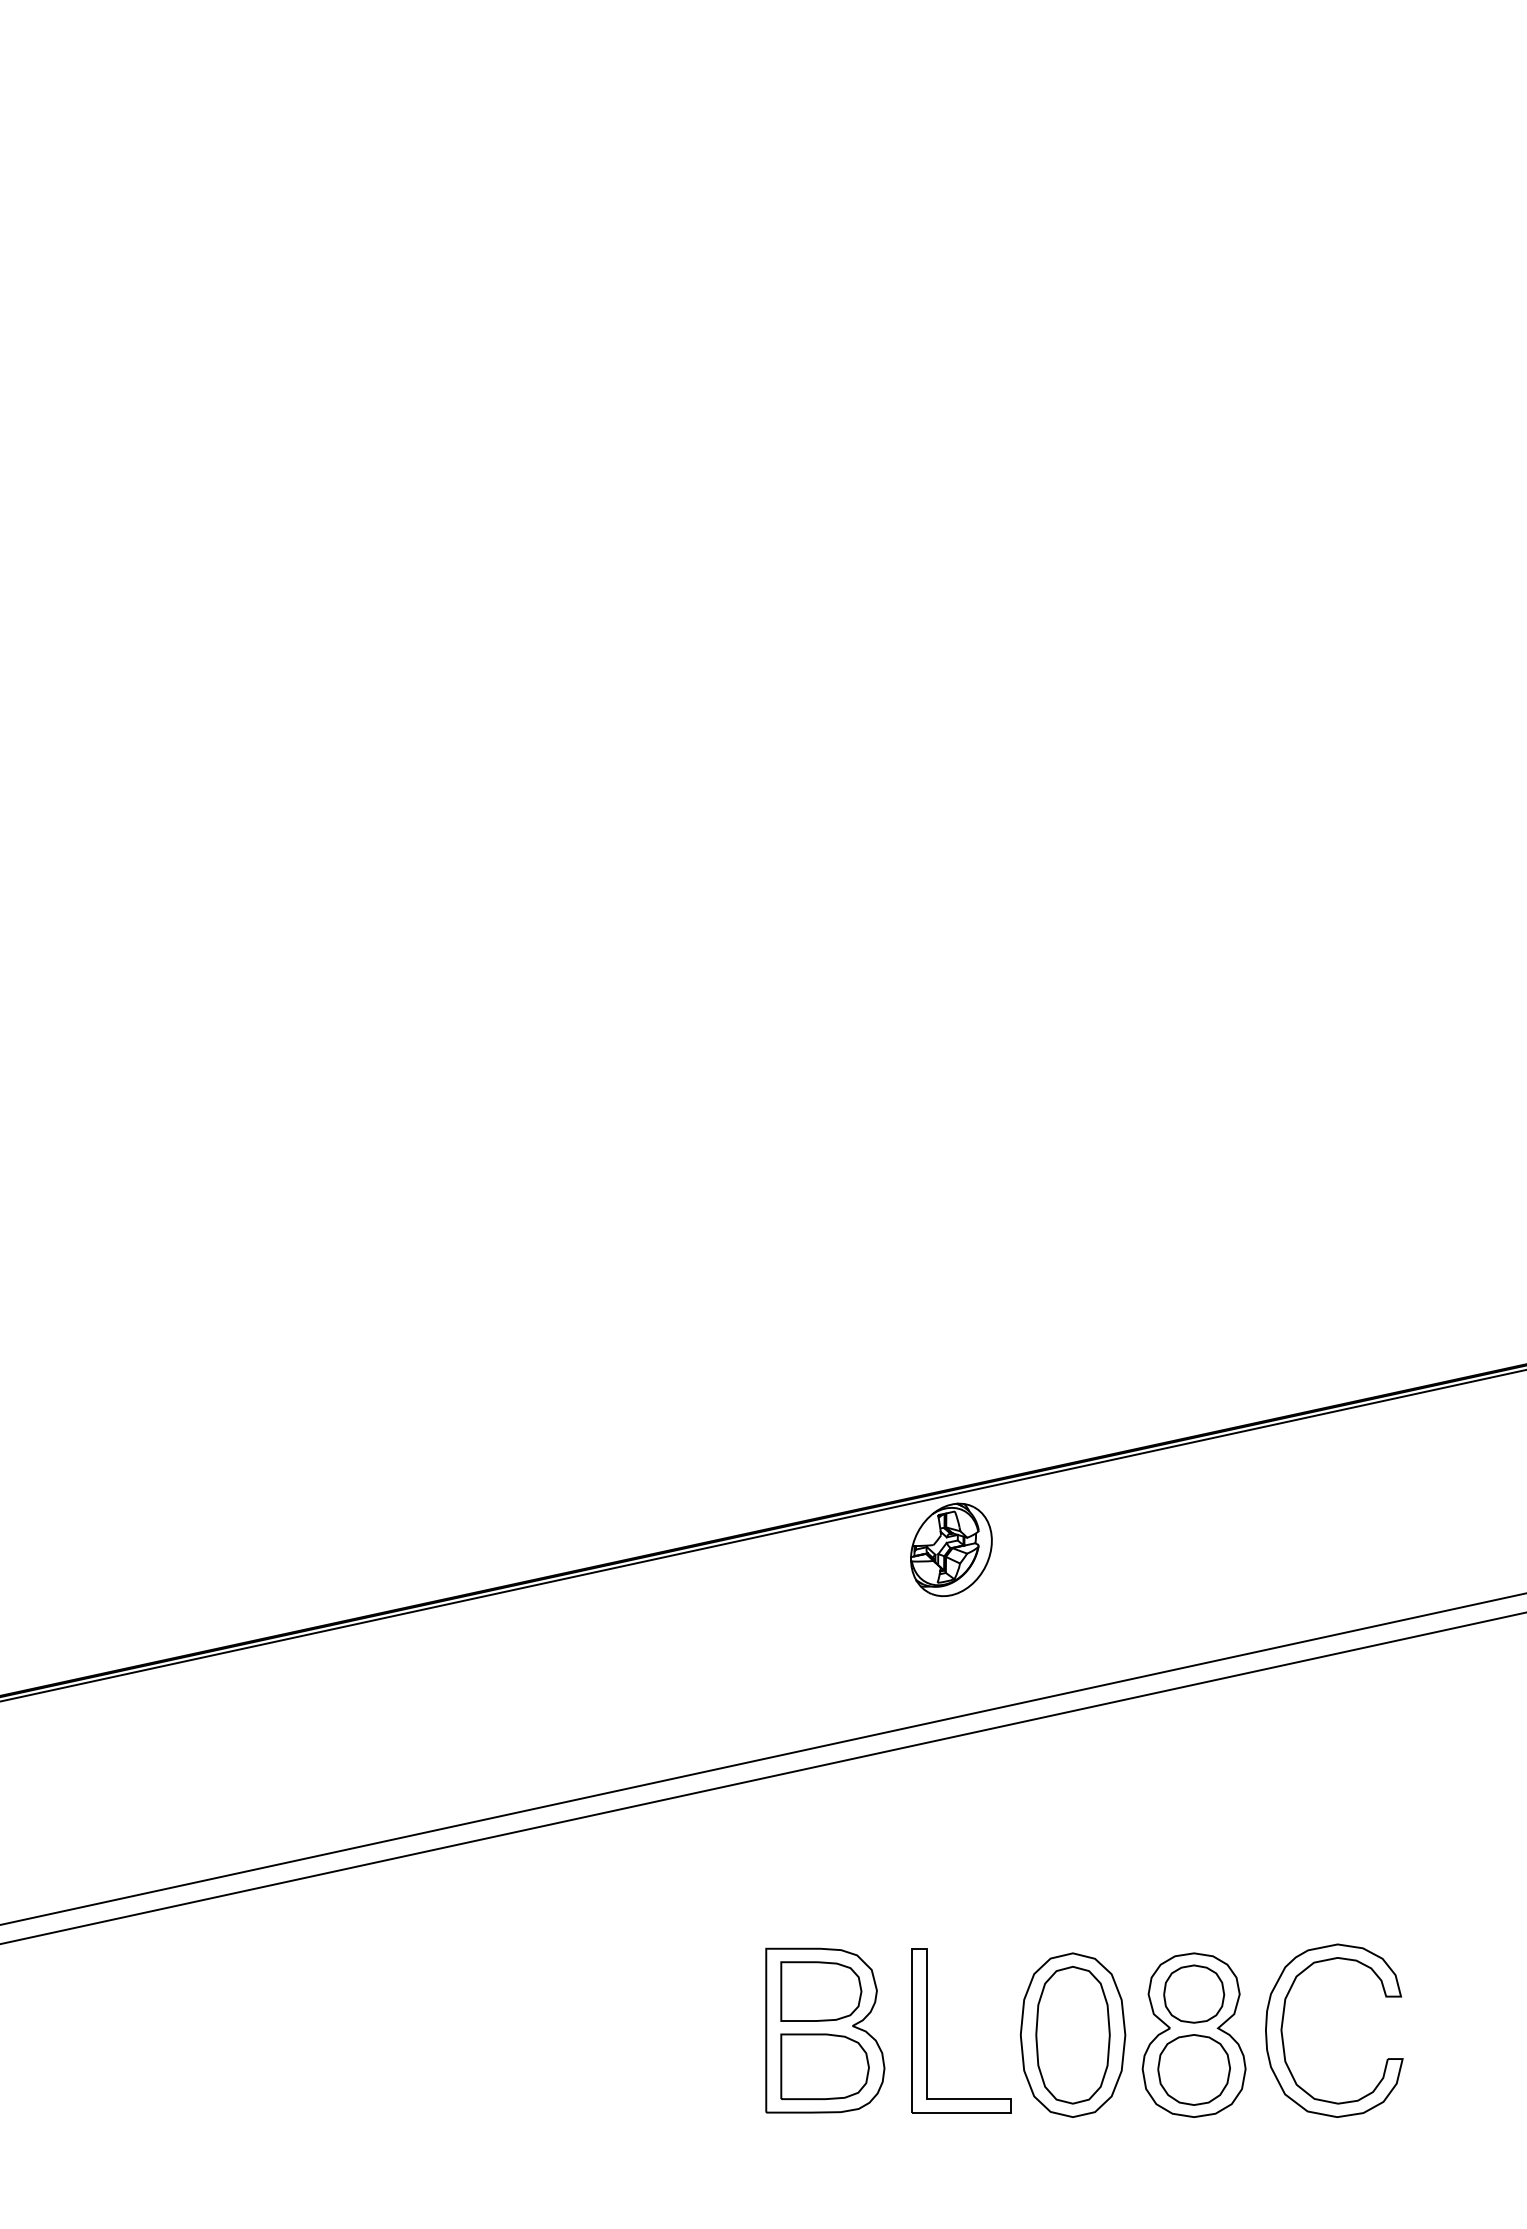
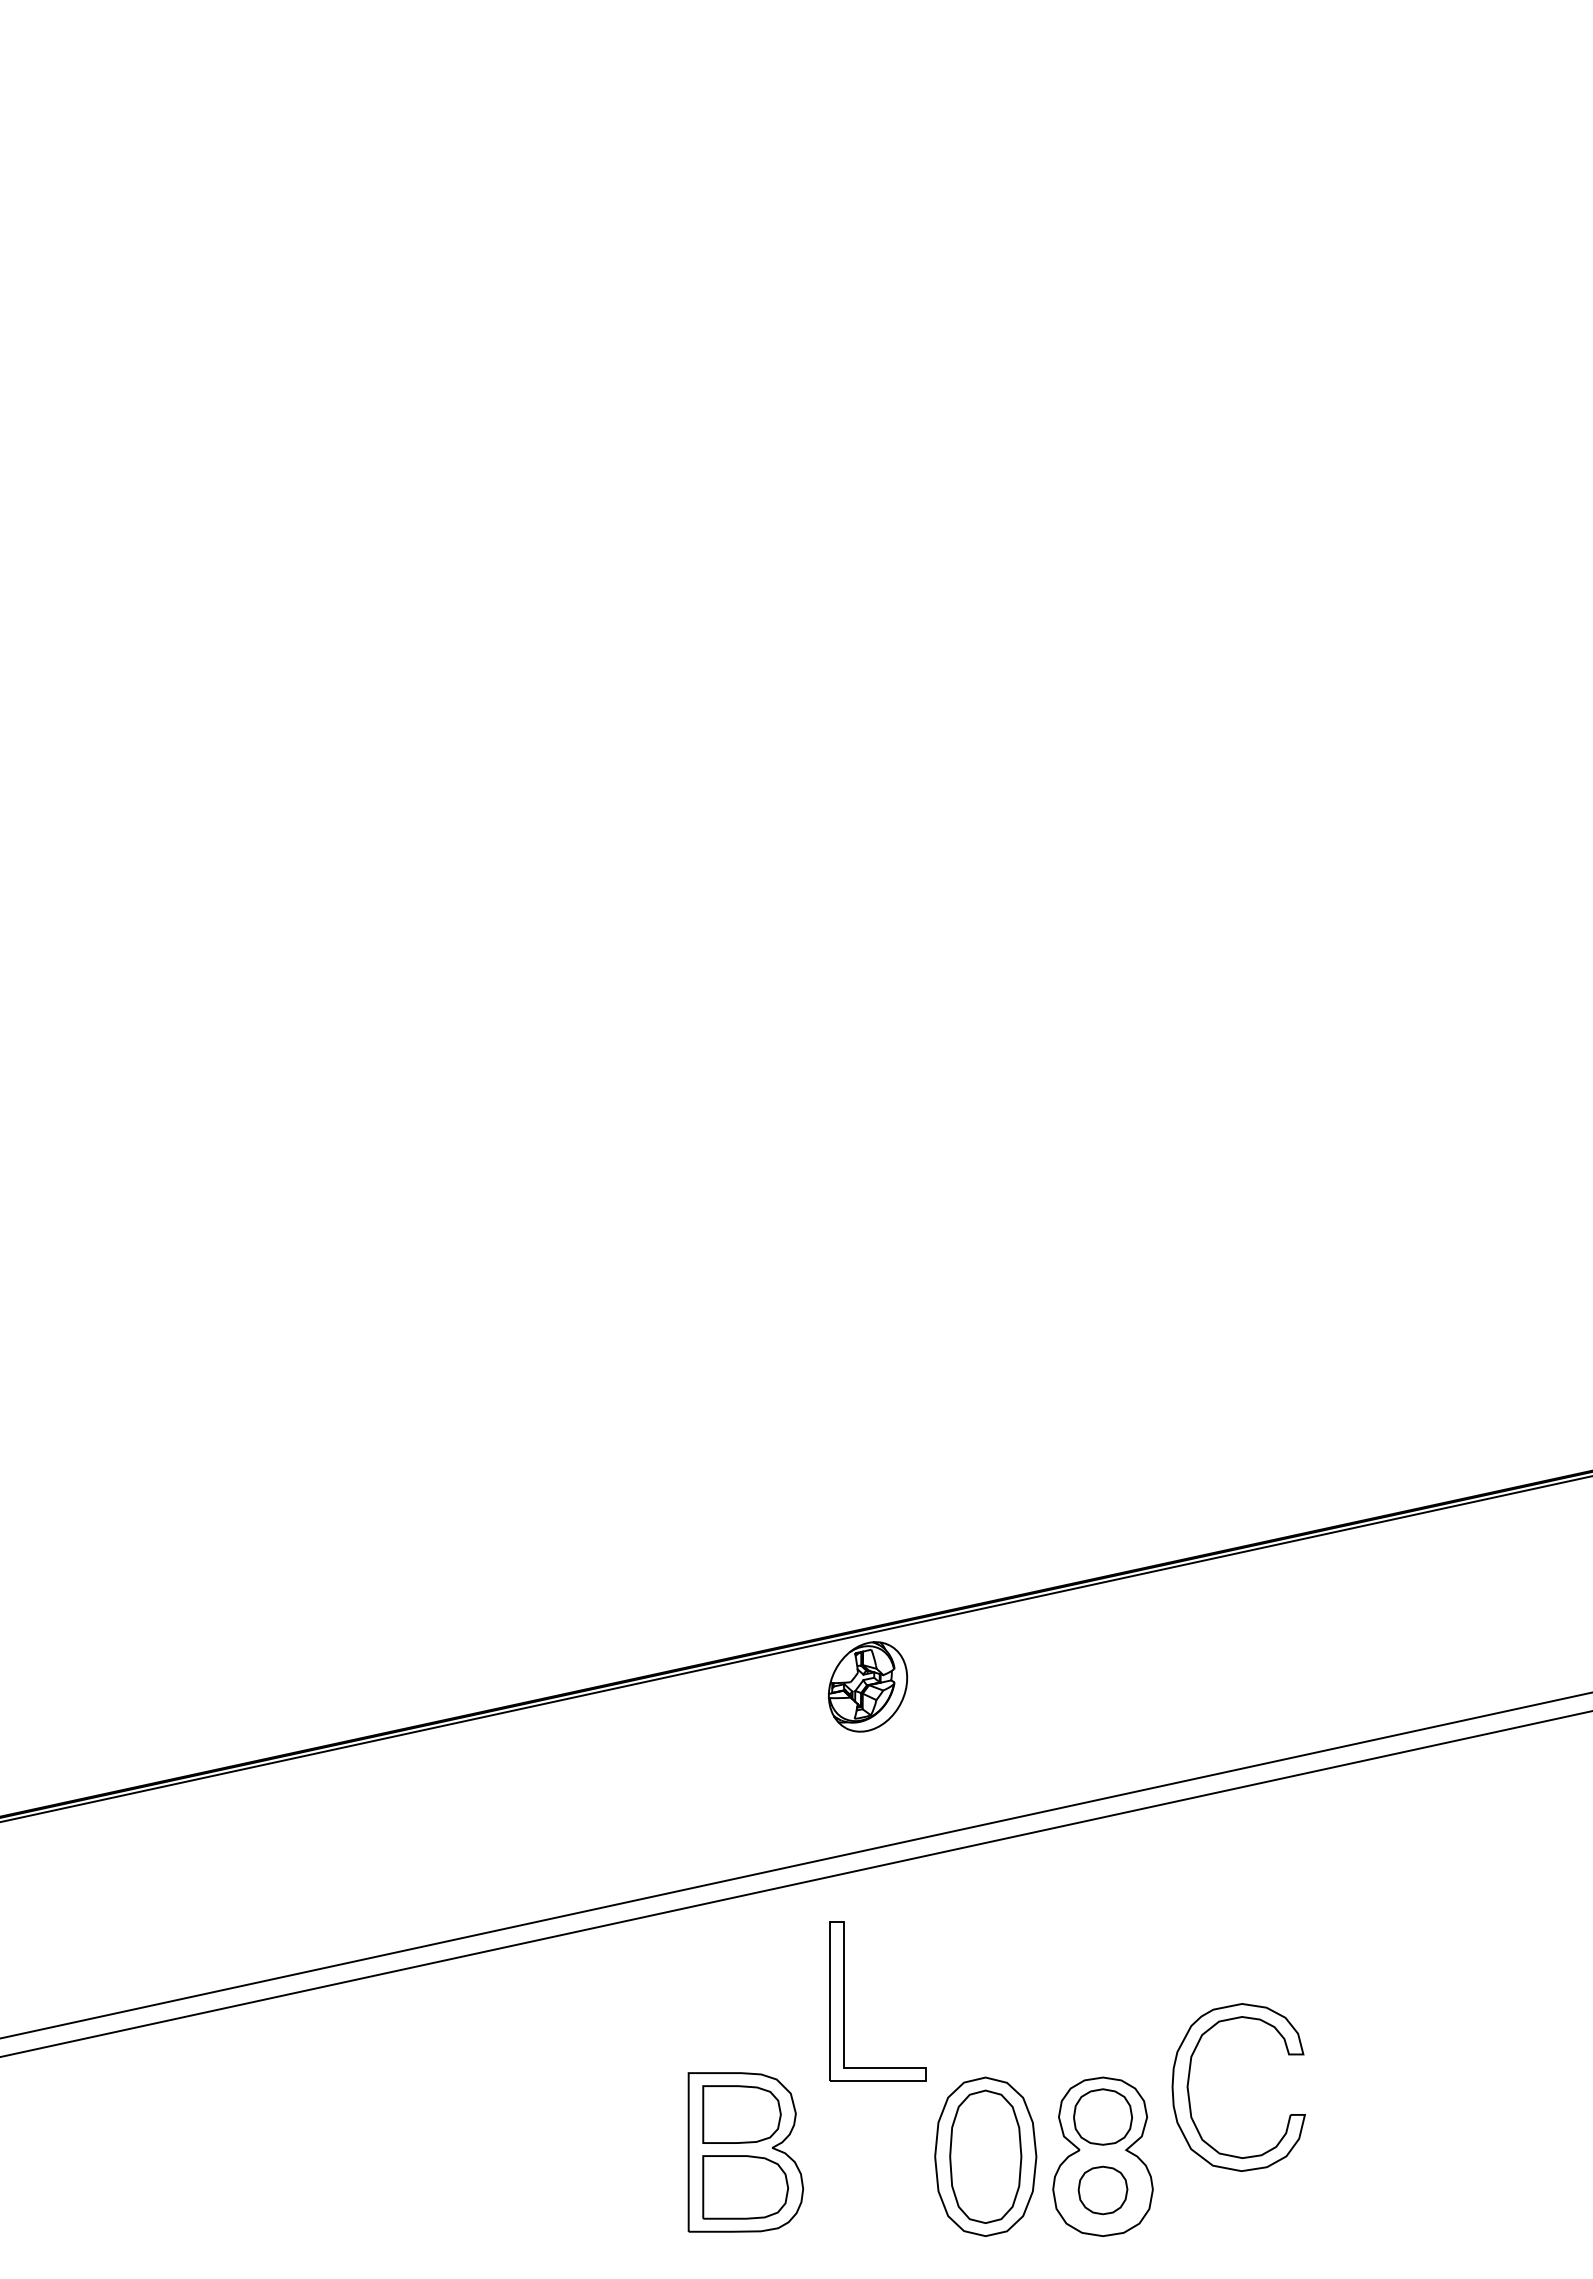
part: (927, 2030) -> (844, 2001), moved
part: (1283, 2035) -> (1189, 2092), moved
part: (1193, 2069) -> (1102, 2190), size x0.7

